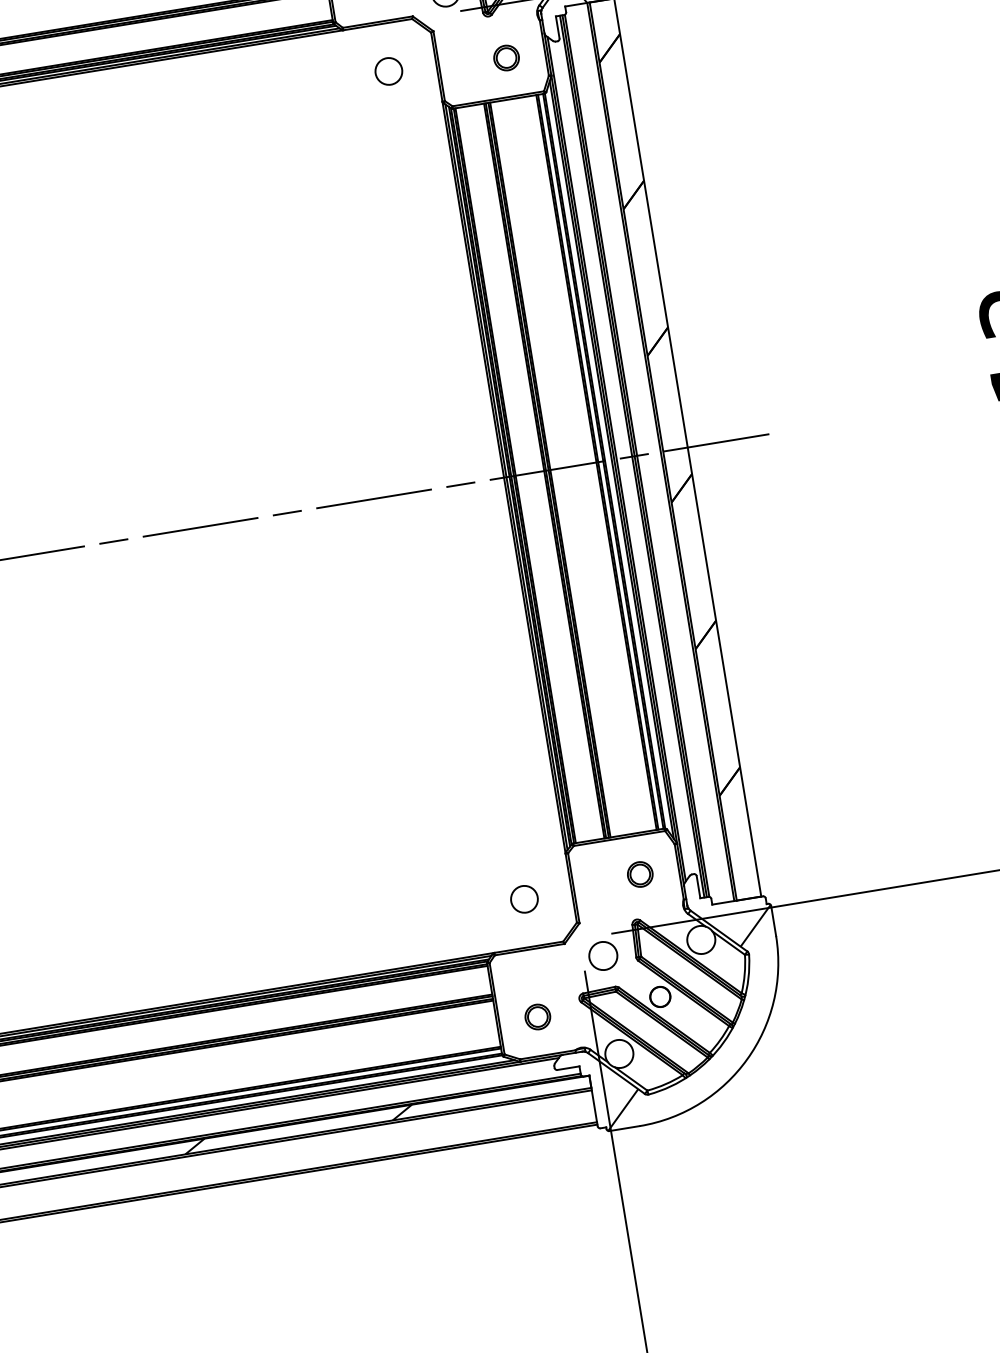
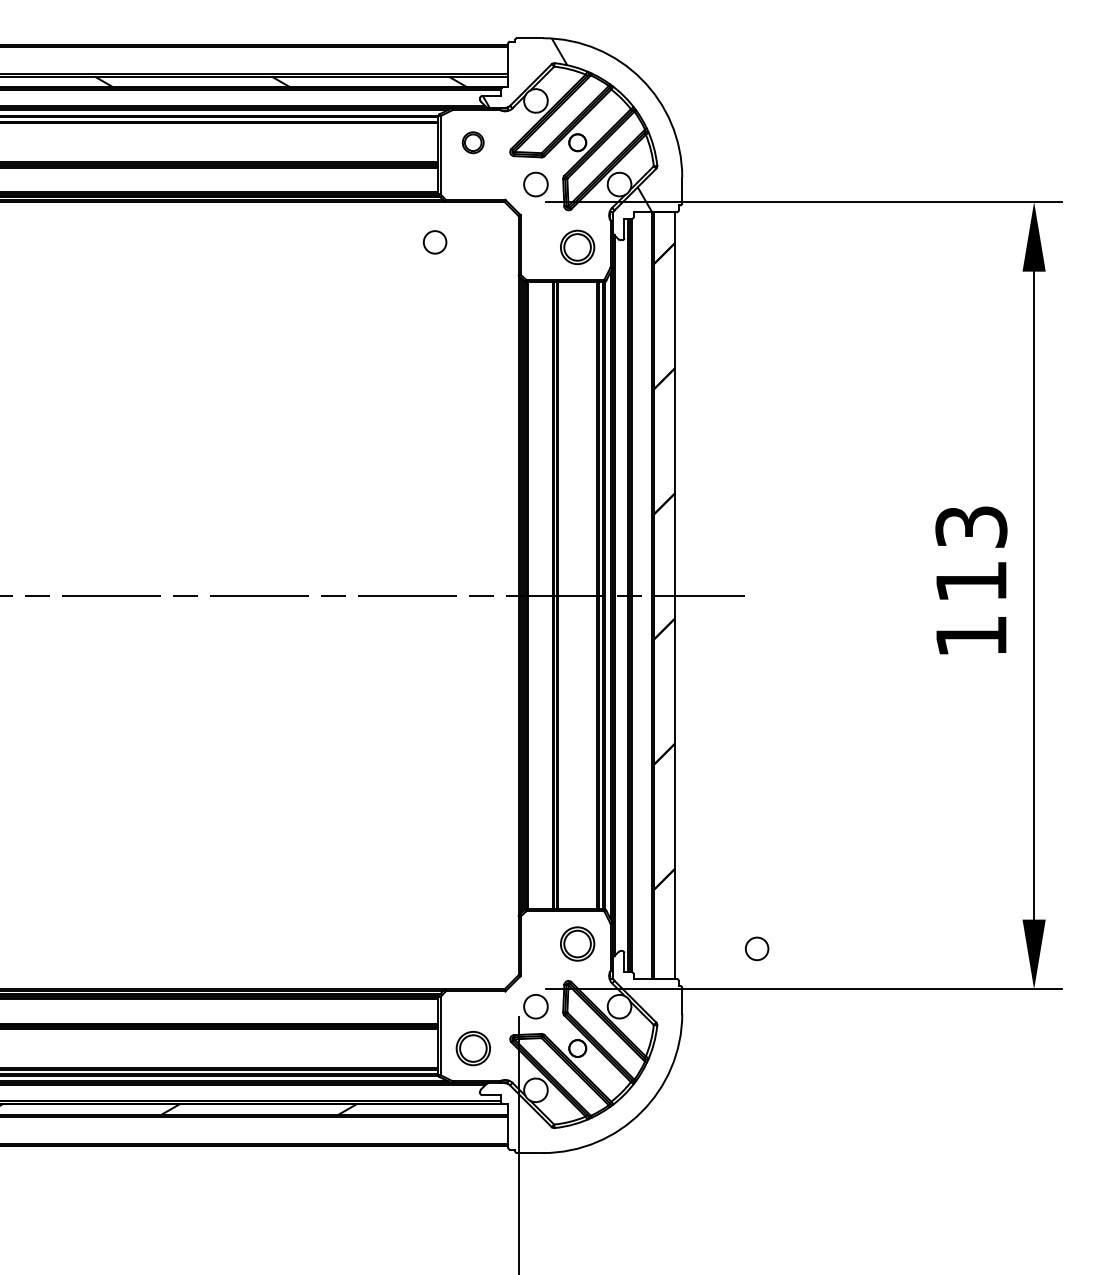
part: (506, 57) -> (577, 246), size x1.6
circle: (389, 71) -> (435, 242), moved
part: (639, 873) -> (577, 943), size x1.6
circle: (524, 898) -> (757, 948), moved
part: (536, 1017) -> (472, 1048), size x1.6
hatch: (689, 1017) -> (599, 1069), removed

